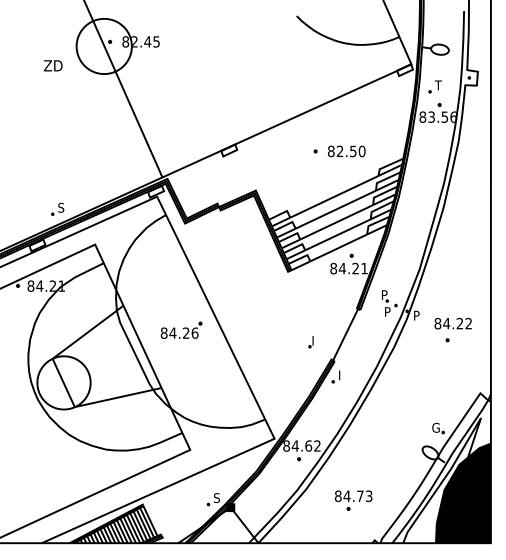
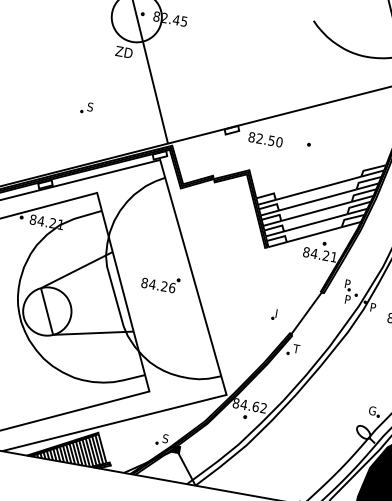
text: (53, 65) -> (124, 52), moved
text: (346, 151) -> (265, 139), moved
part: (57, 208) -> (86, 107), moved
text: (341, 375) -> (296, 349), I -> T
part: (353, 500) -> (287, 462), removed

